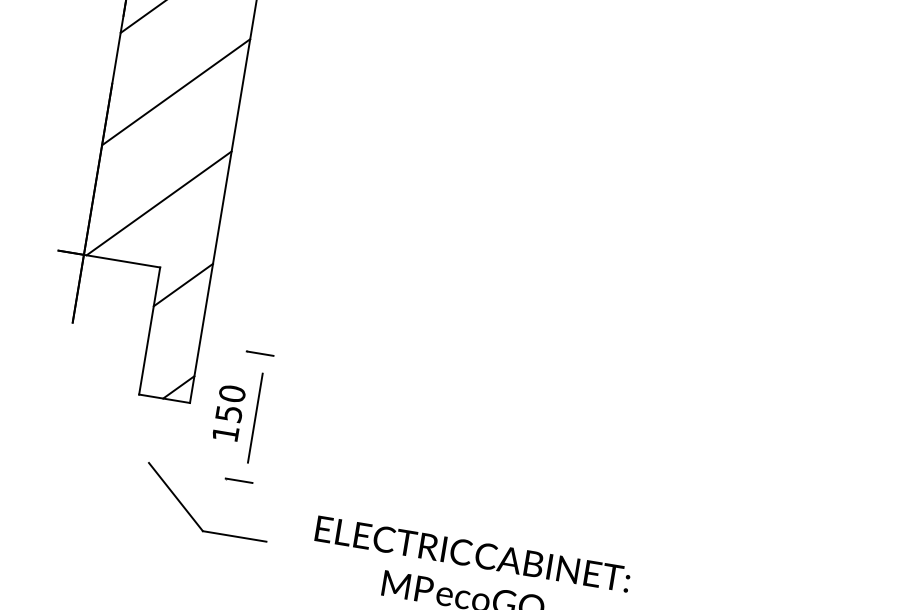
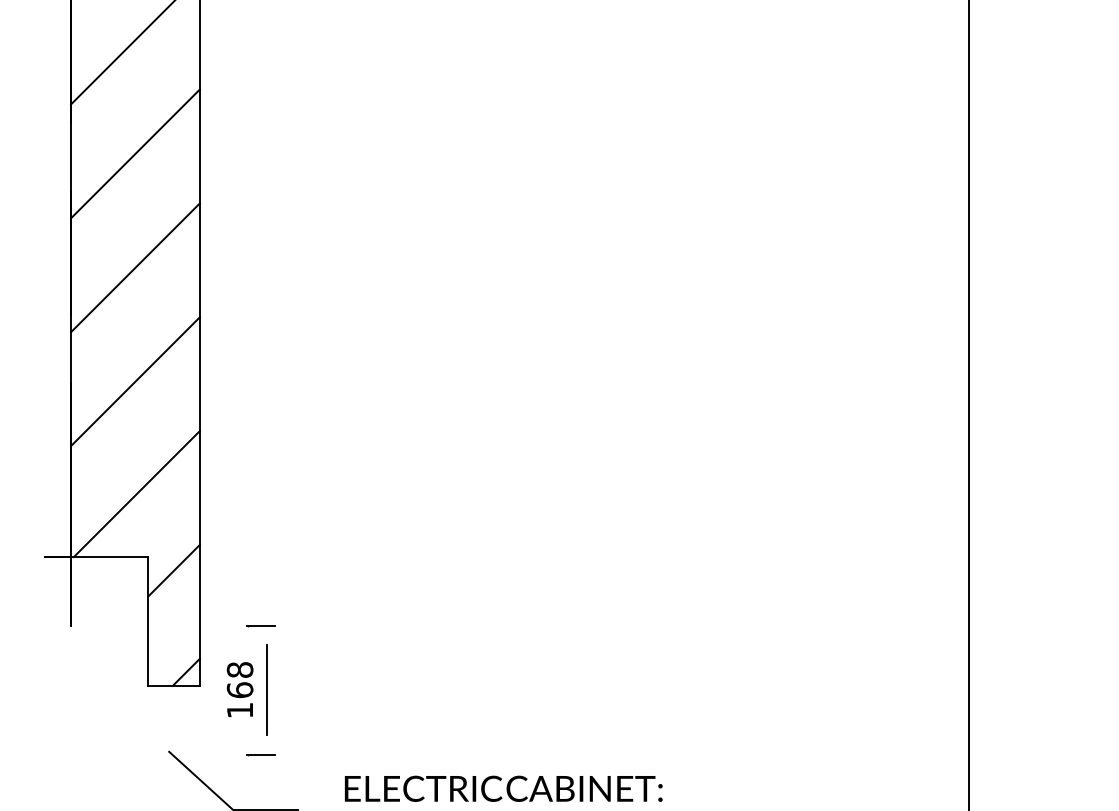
text: (229, 404) -> (239, 680), 150 -> 168

